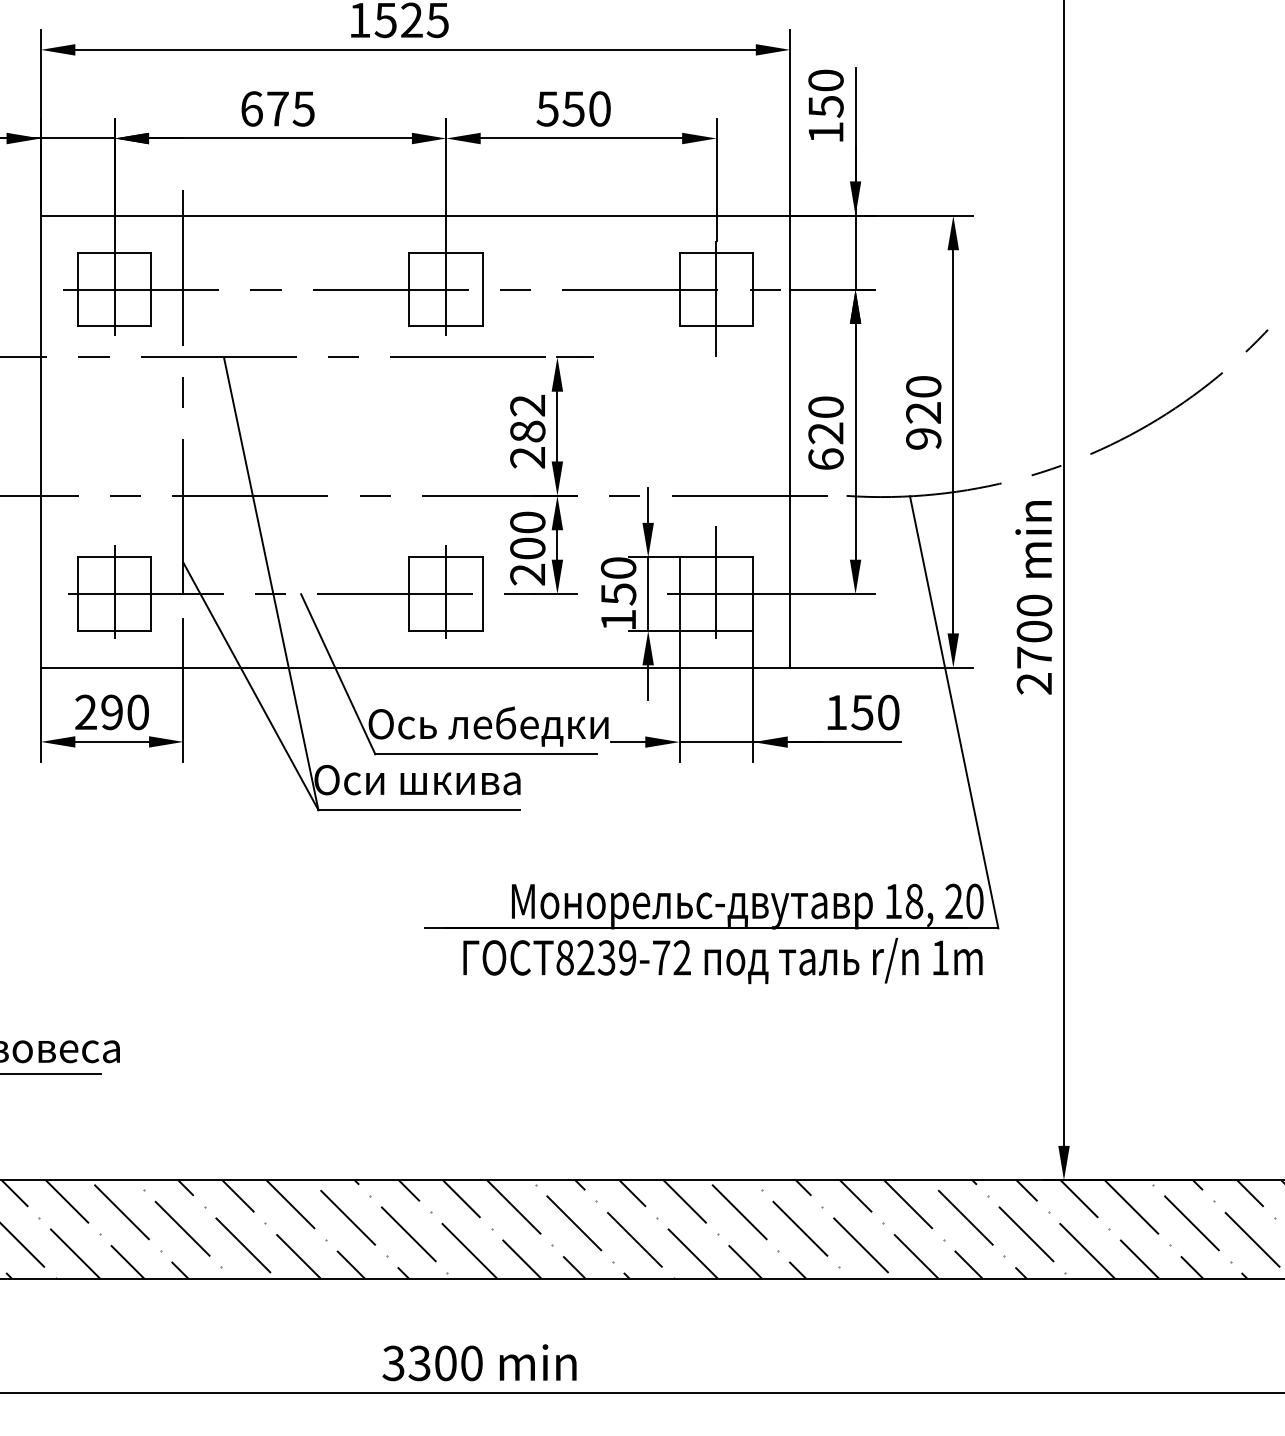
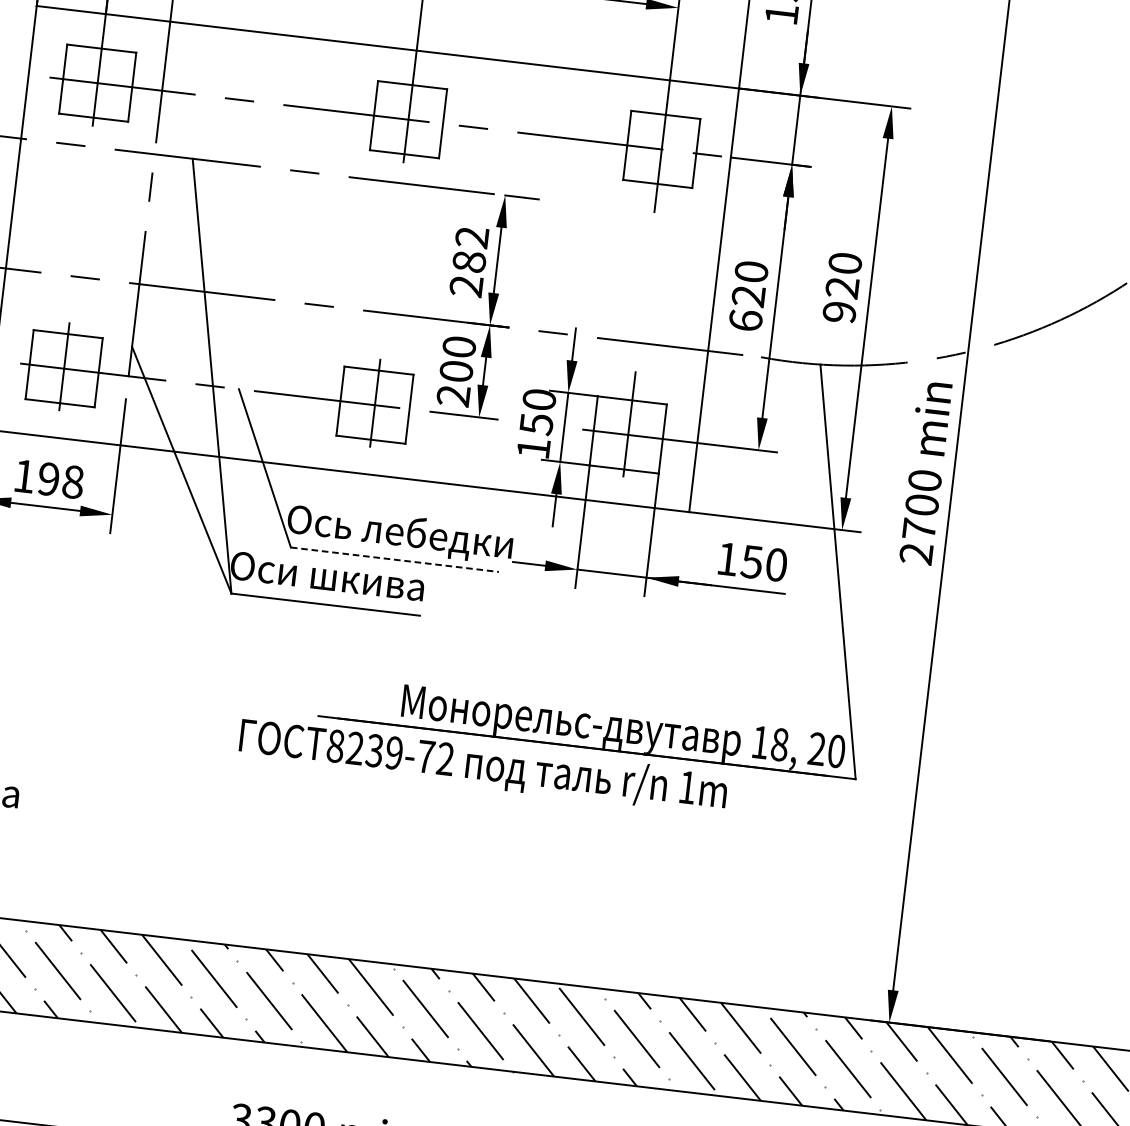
text: (112, 712) -> (49, 479), 290 -> 198
line: (486, 754) -> (395, 559), solid -> dashed
text: (722, 960) -> (482, 765), moved

